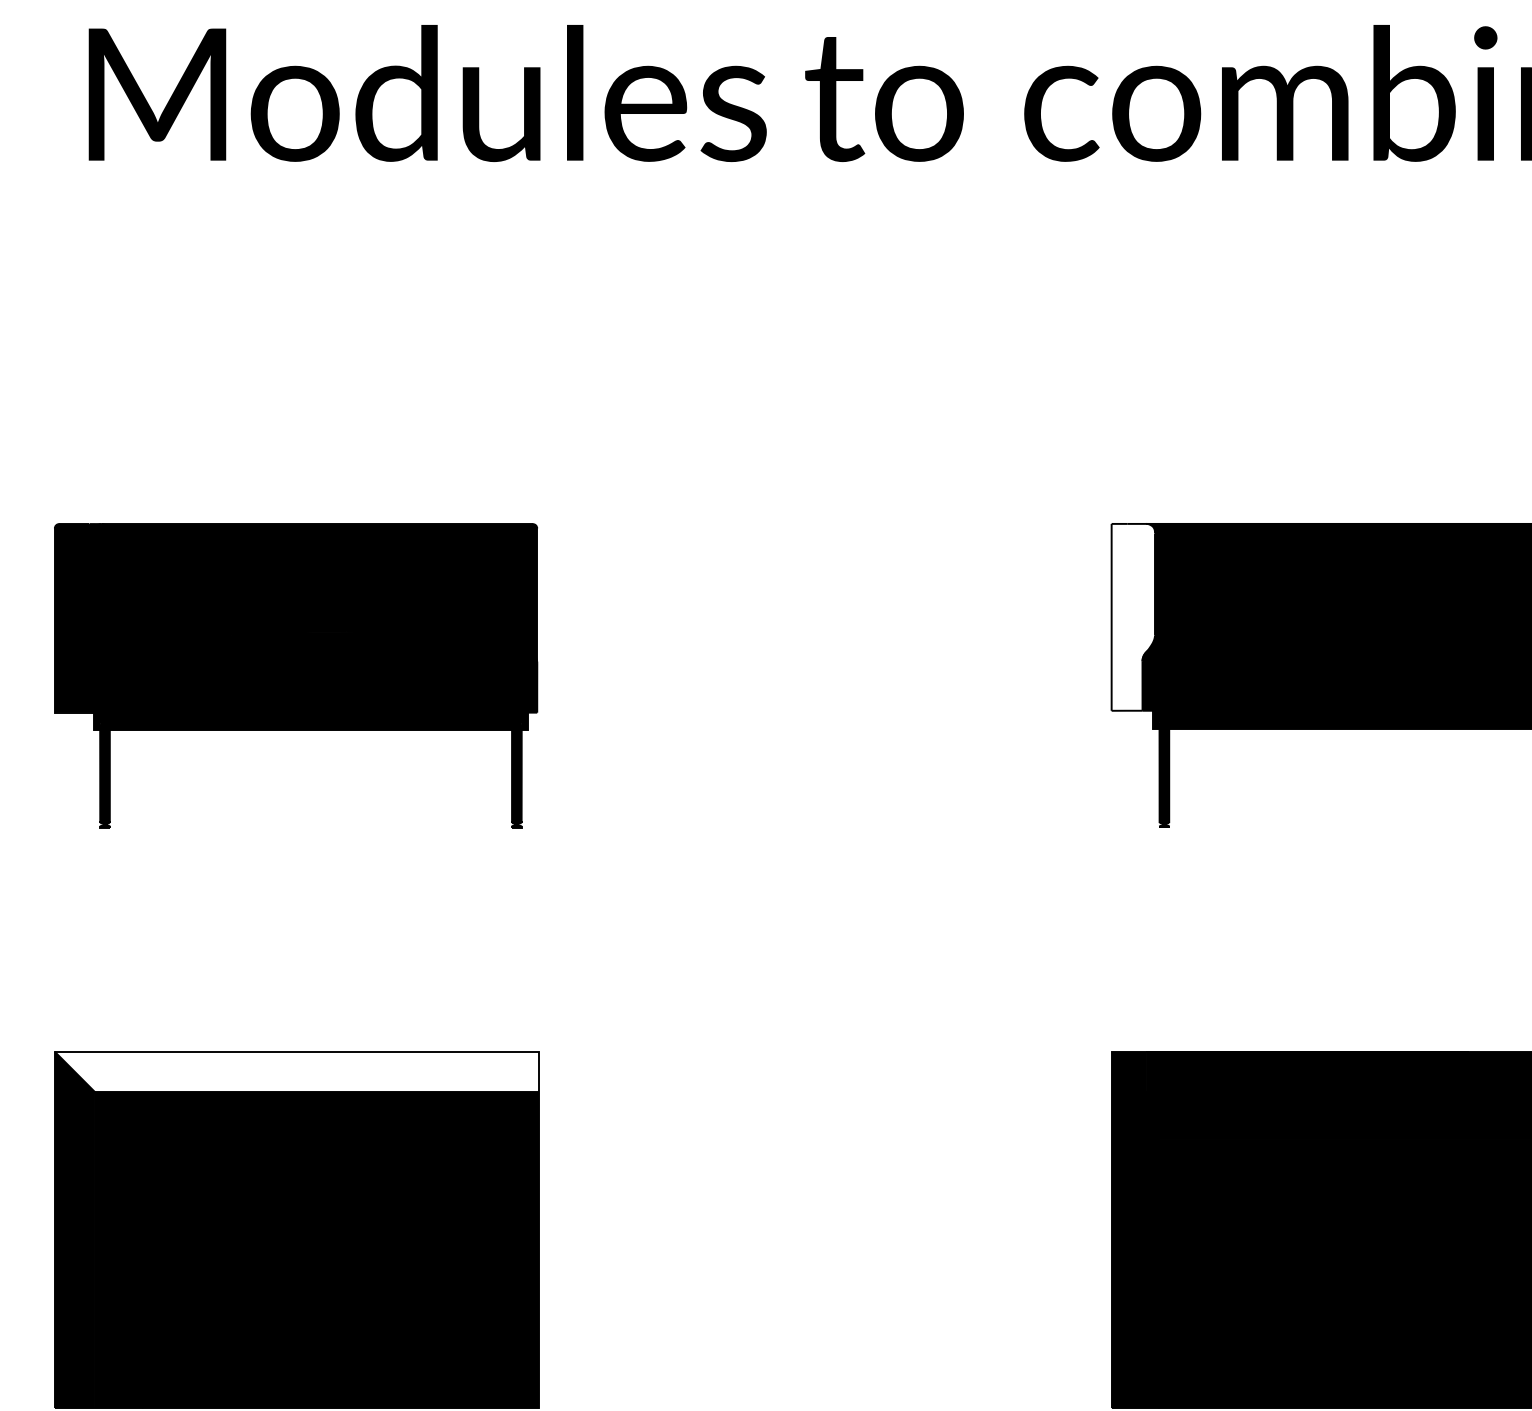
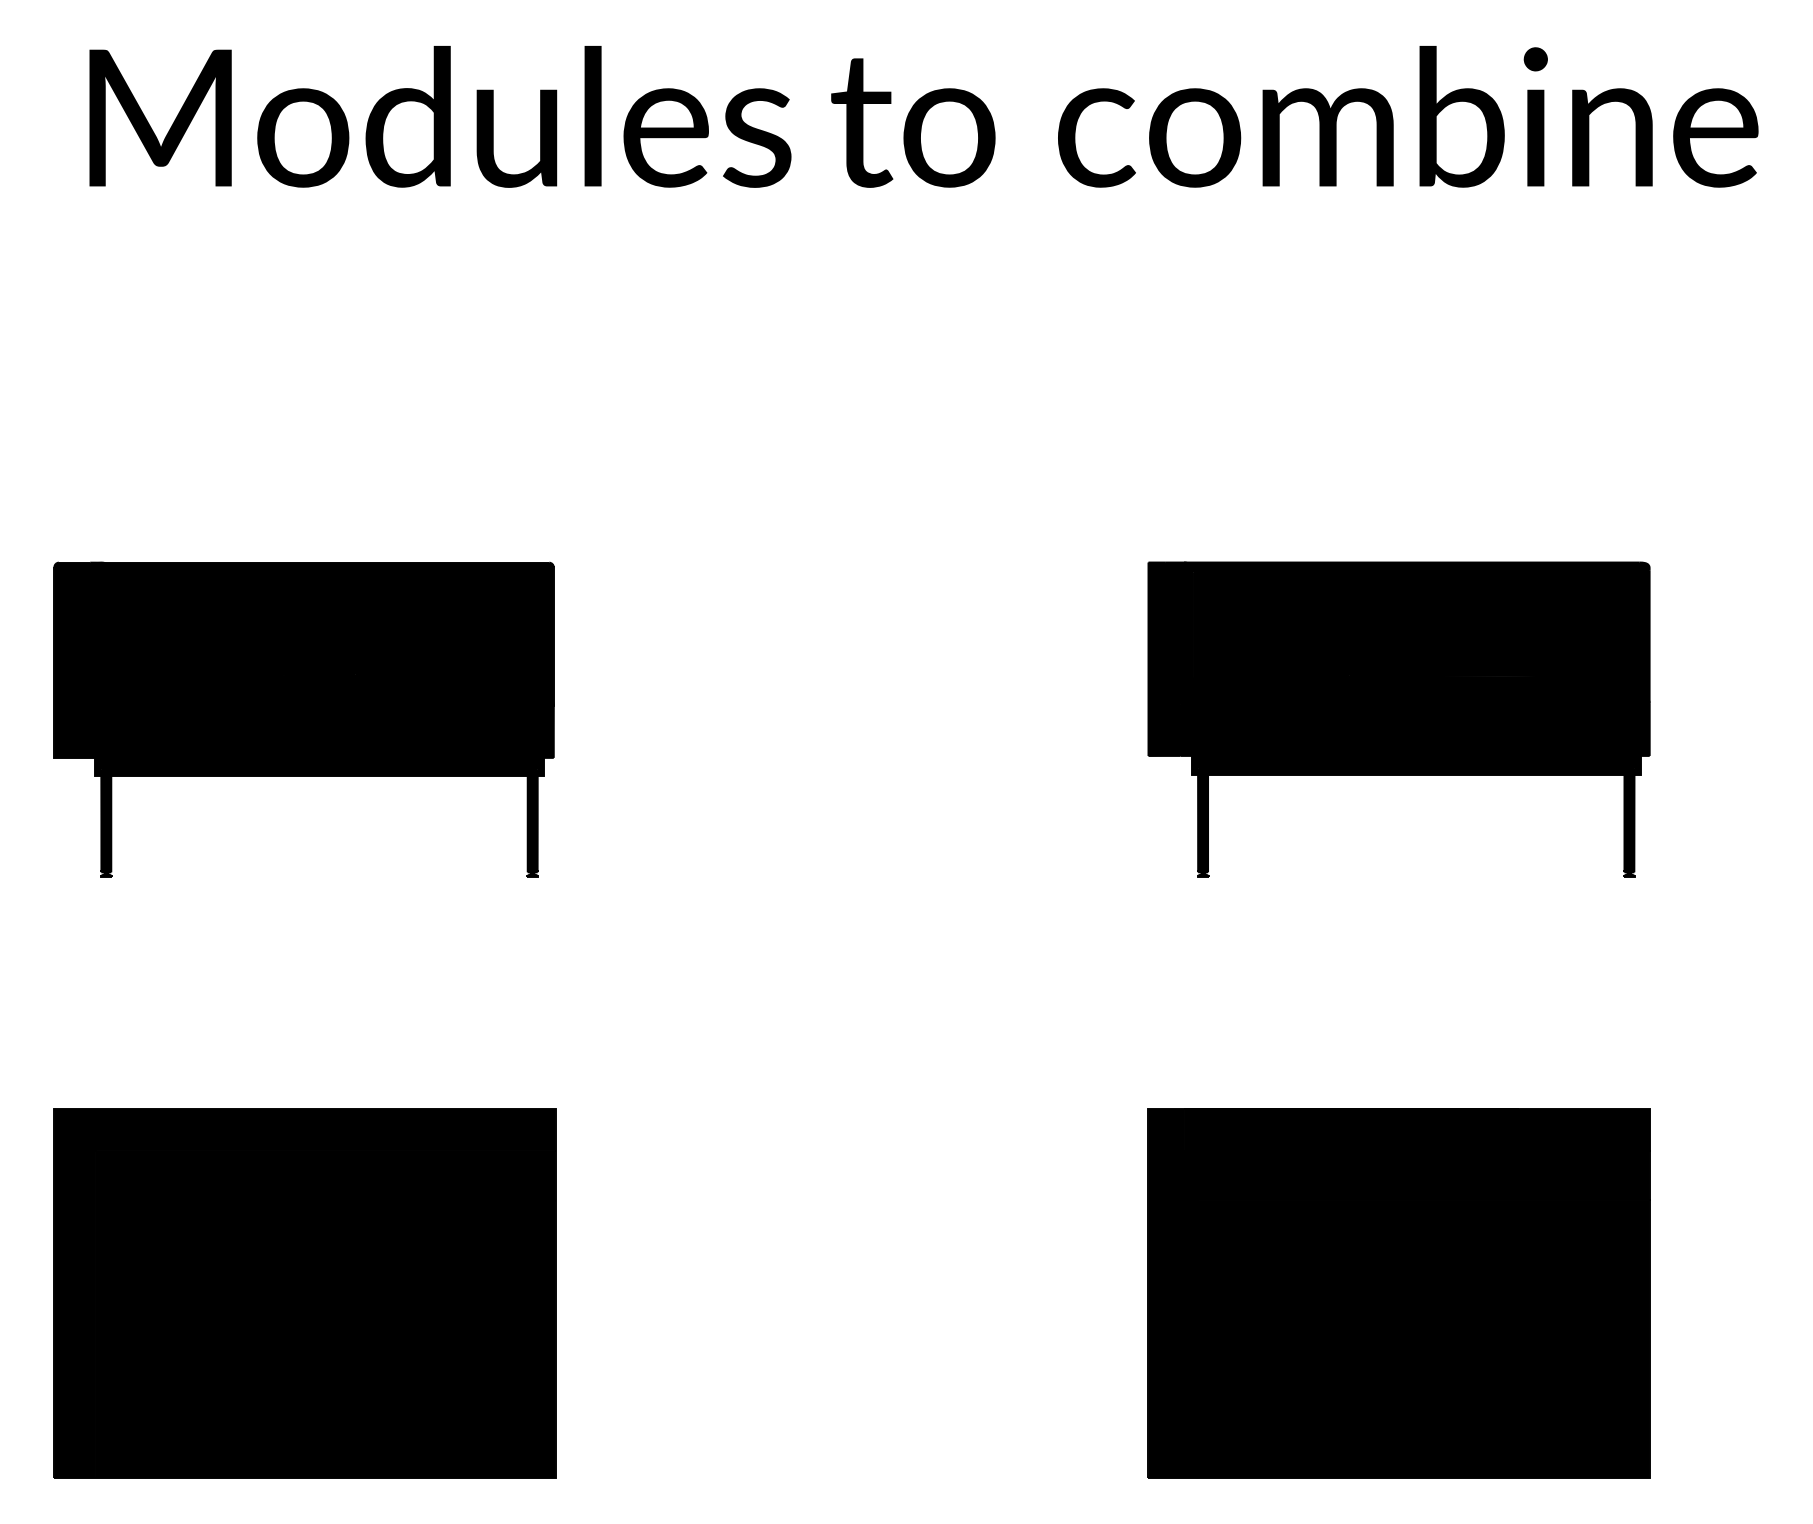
fill: (1132, 617) -> (1170, 659), added
fill: (296, 1071) -> (304, 1129), added

